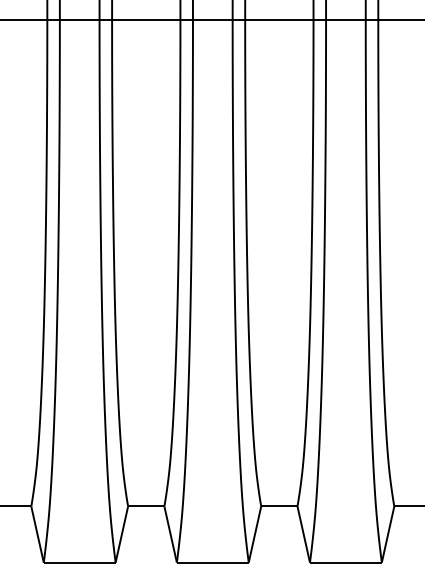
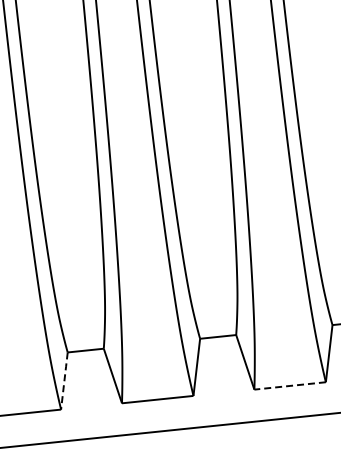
line: (121, 534) -> (64, 381), solid -> dashed
line: (346, 562) -> (290, 385), solid -> dashed

